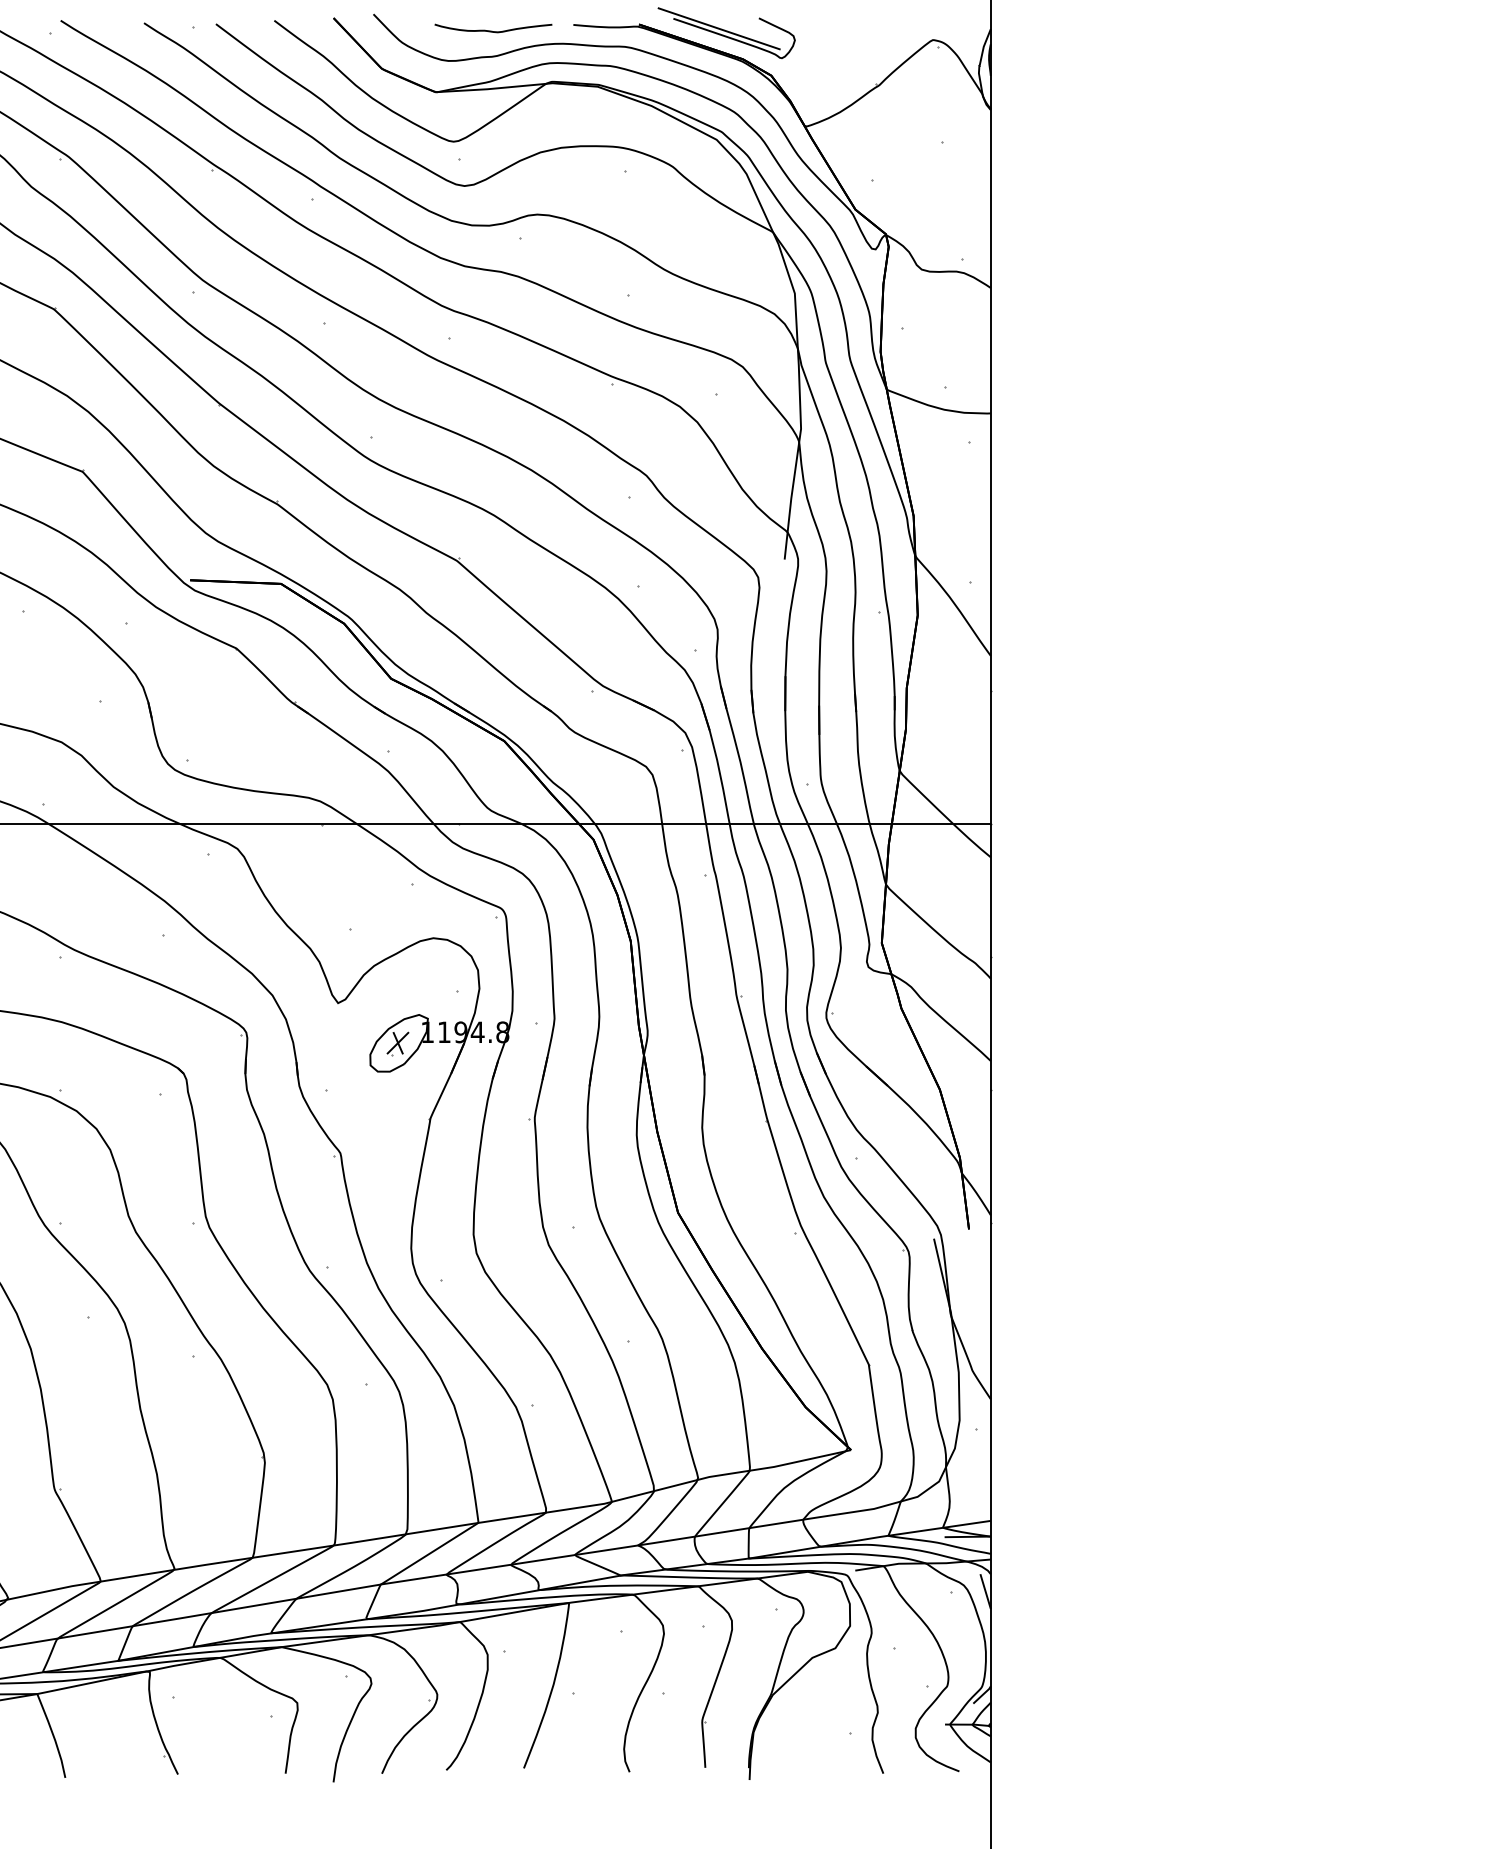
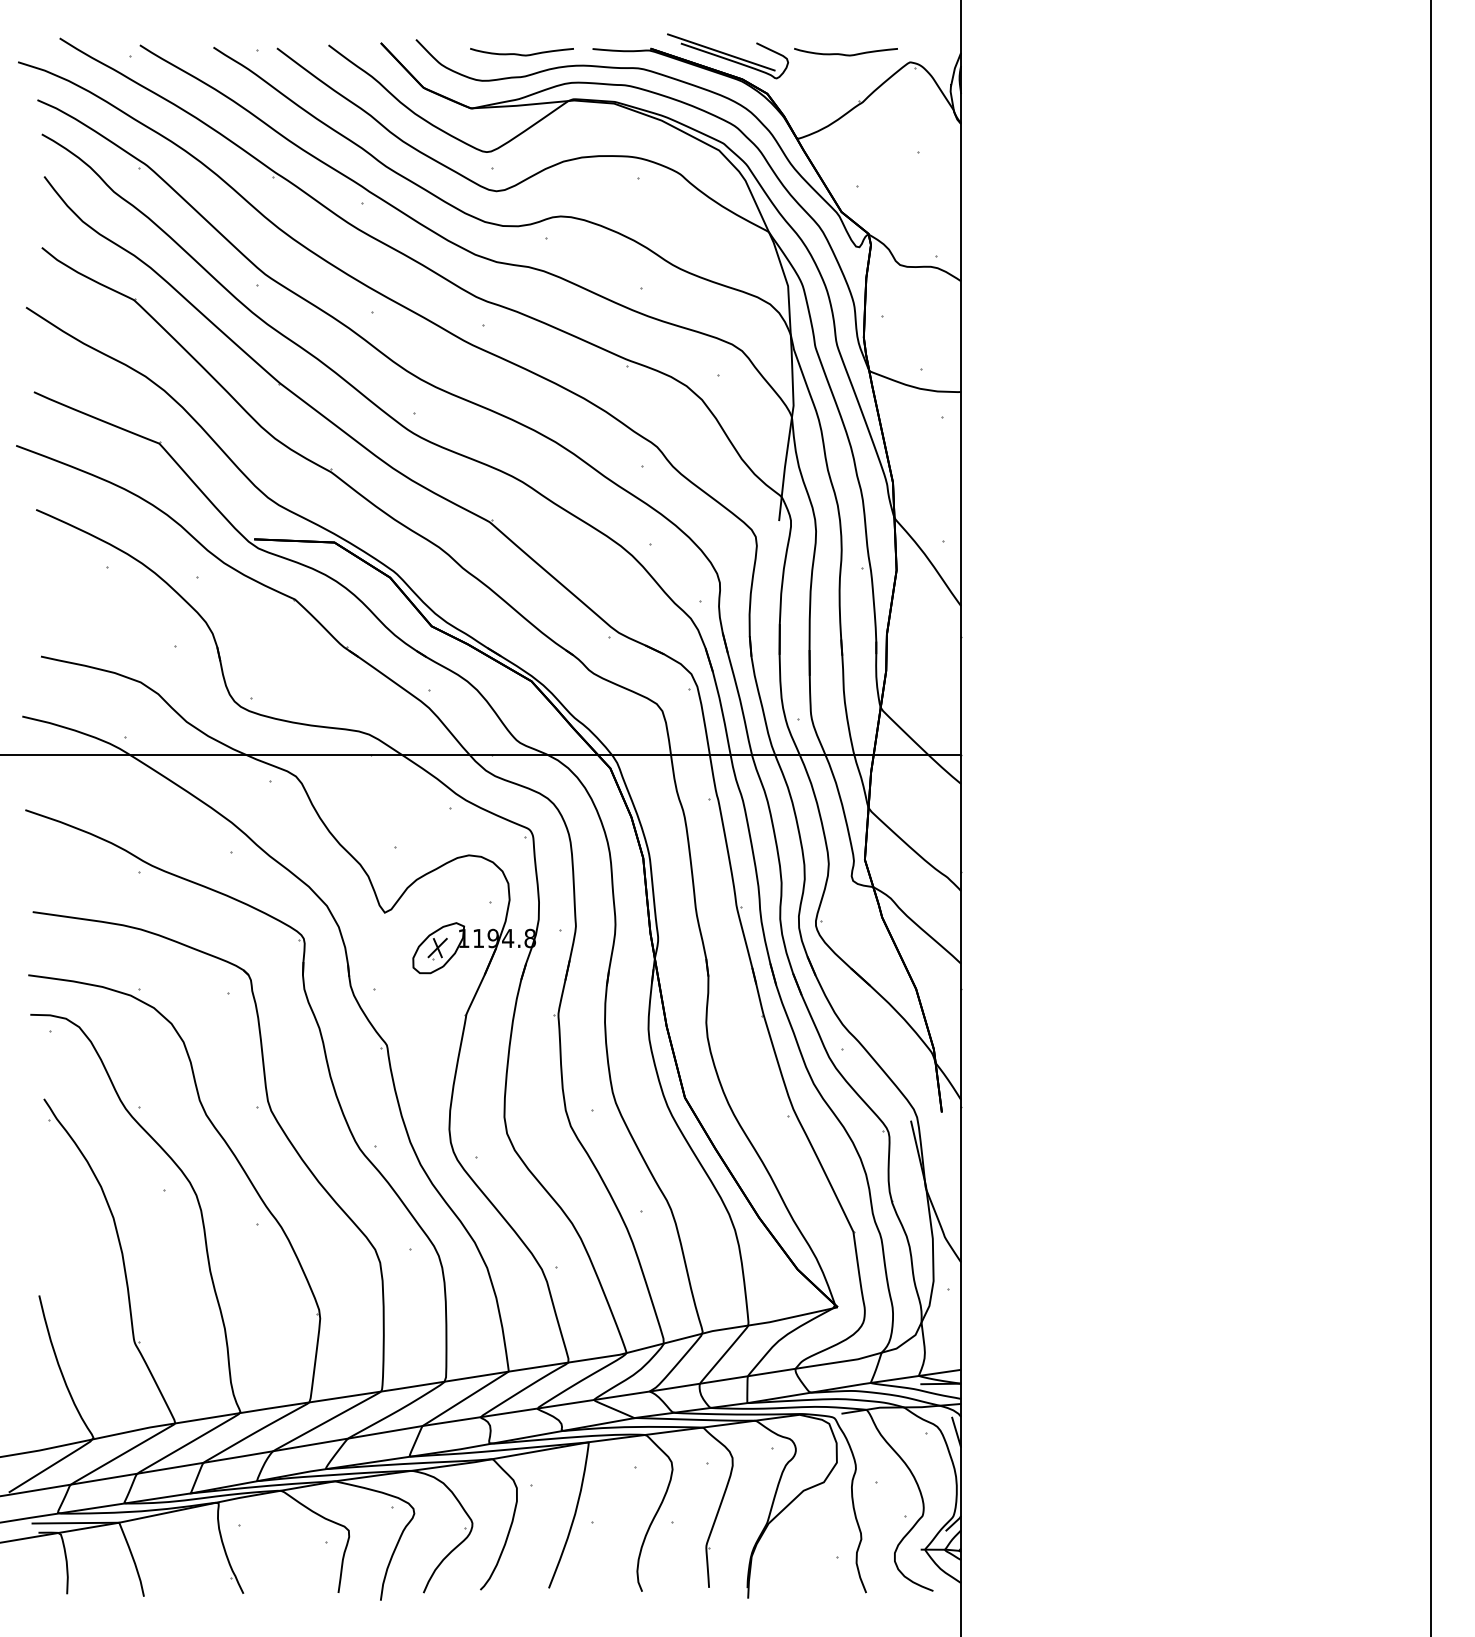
curve: (859, 31) -> (845, 54), added

